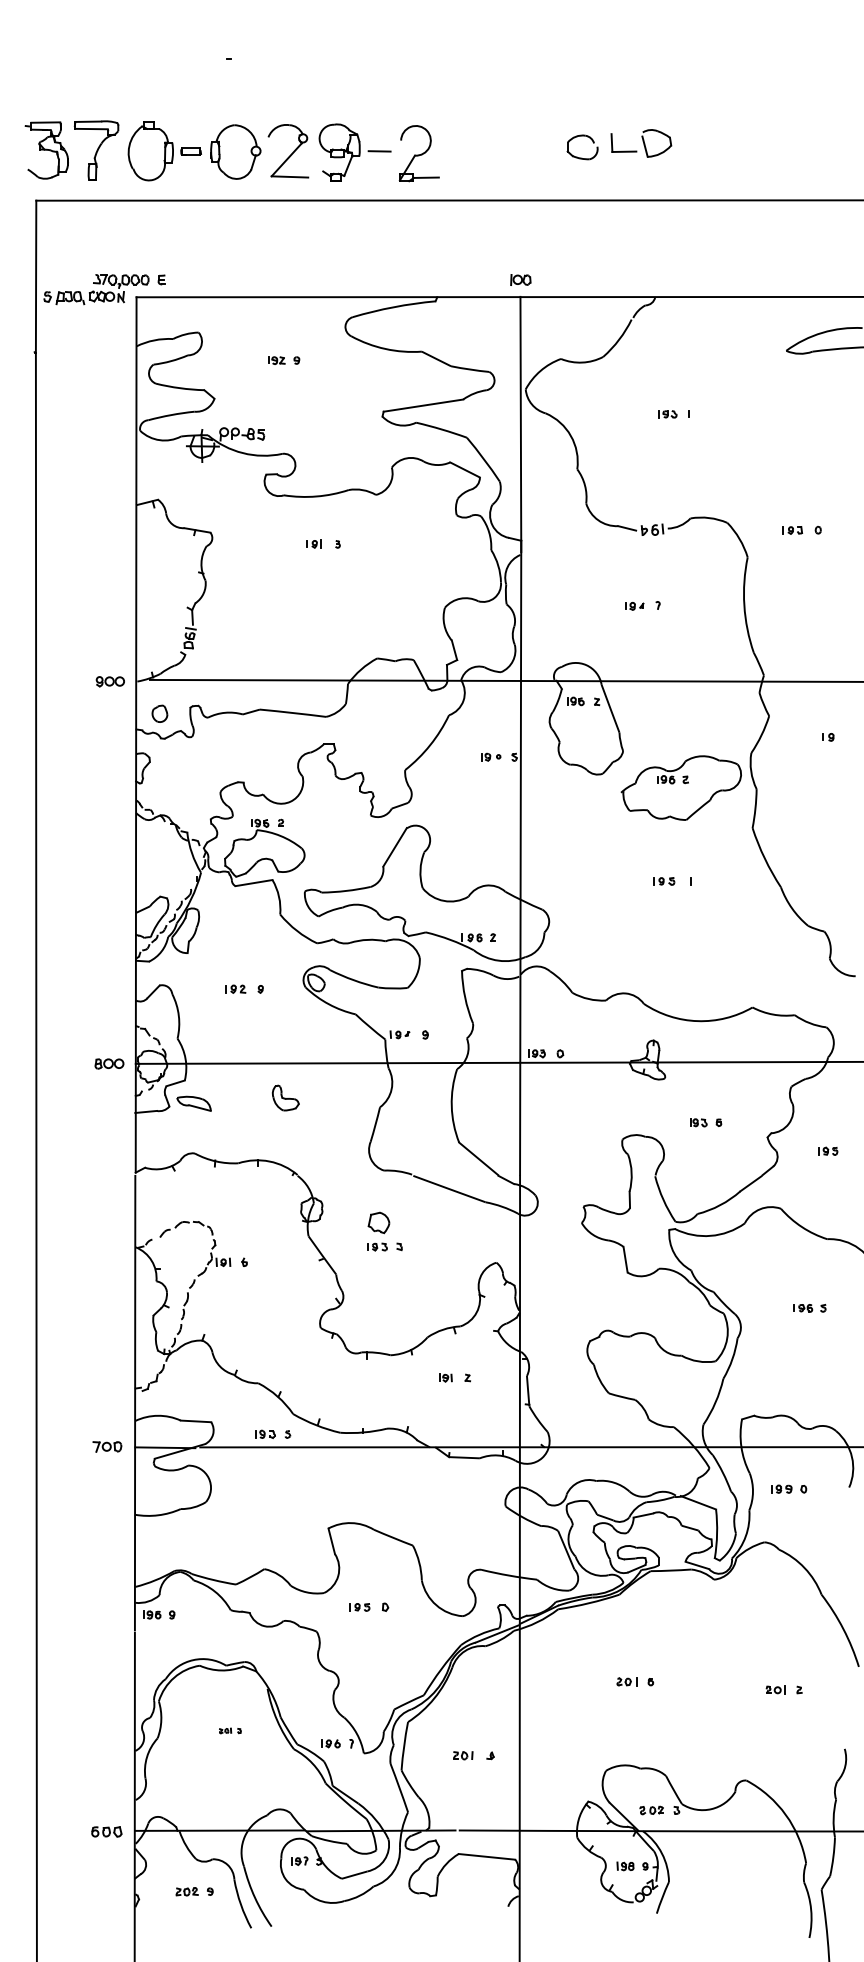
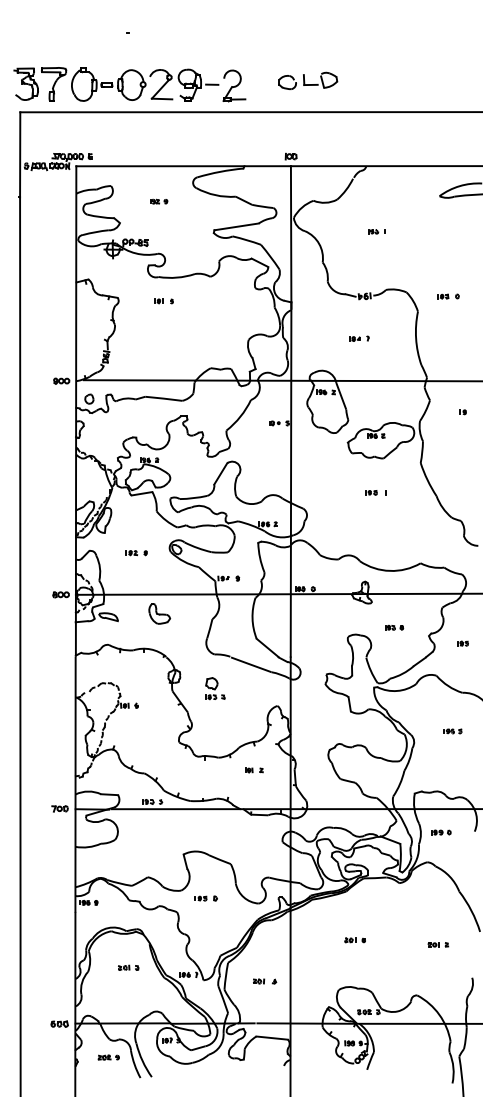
part: (619, 143) -> (308, 80), moved
part: (322, 544) -> (163, 301), moved
part: (285, 1097) -> (159, 613), size x1.43
part: (229, 1730) -> (128, 967), size x1.67

